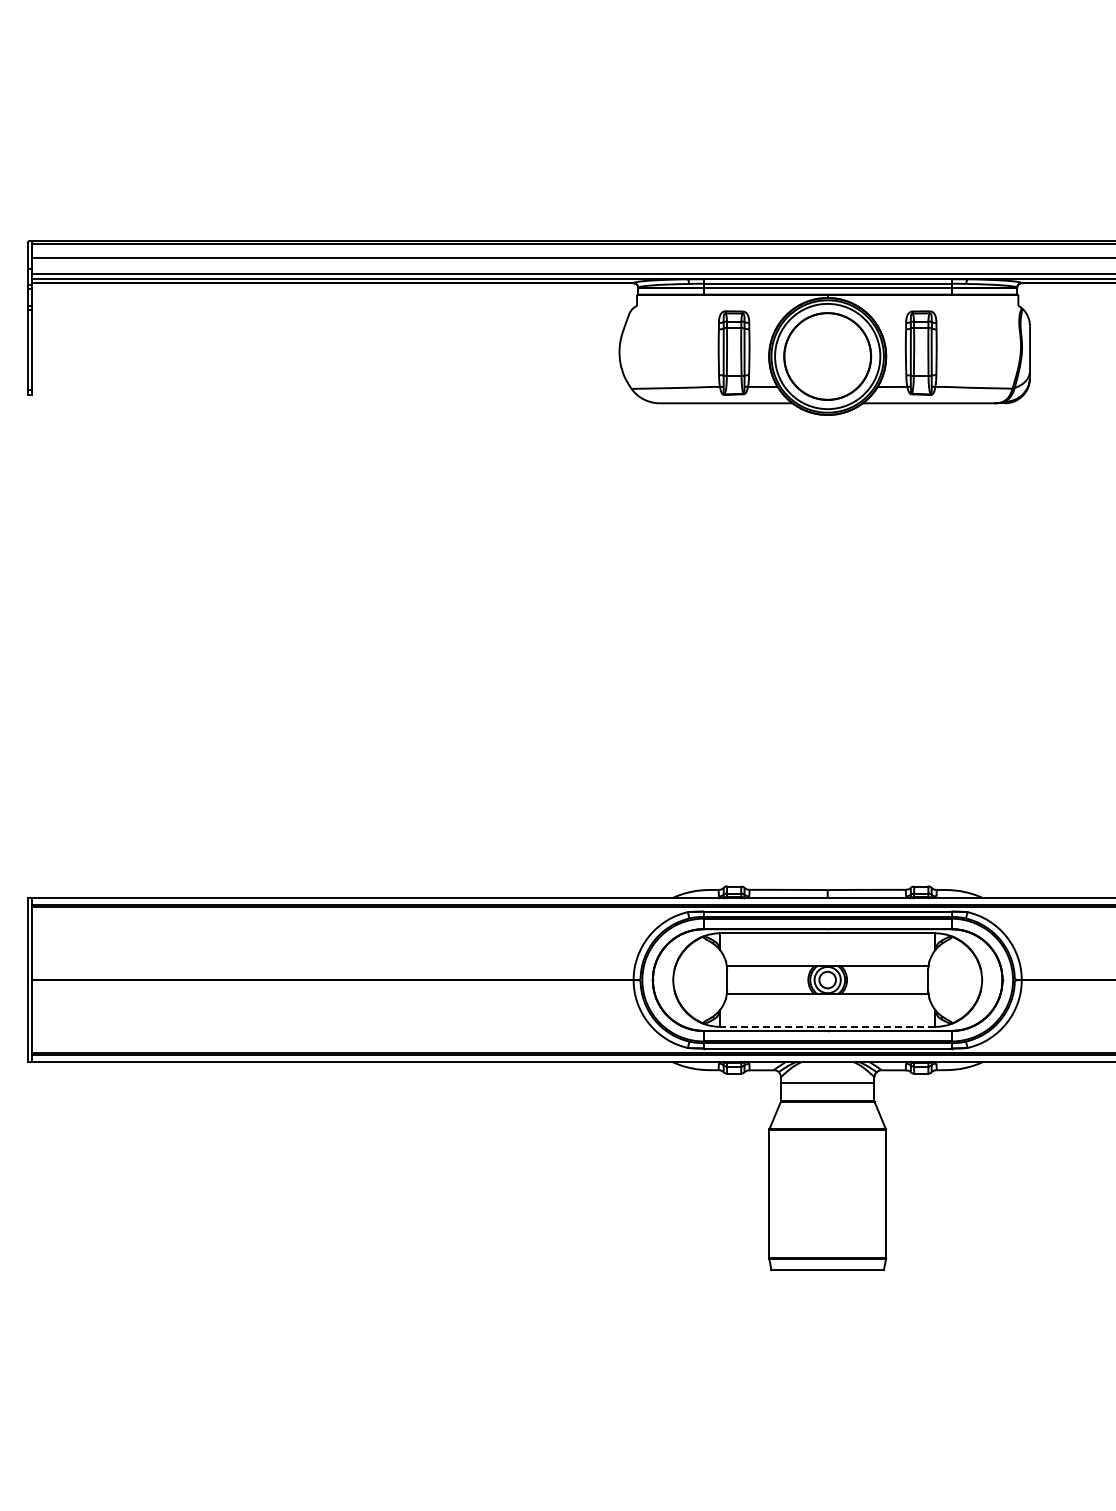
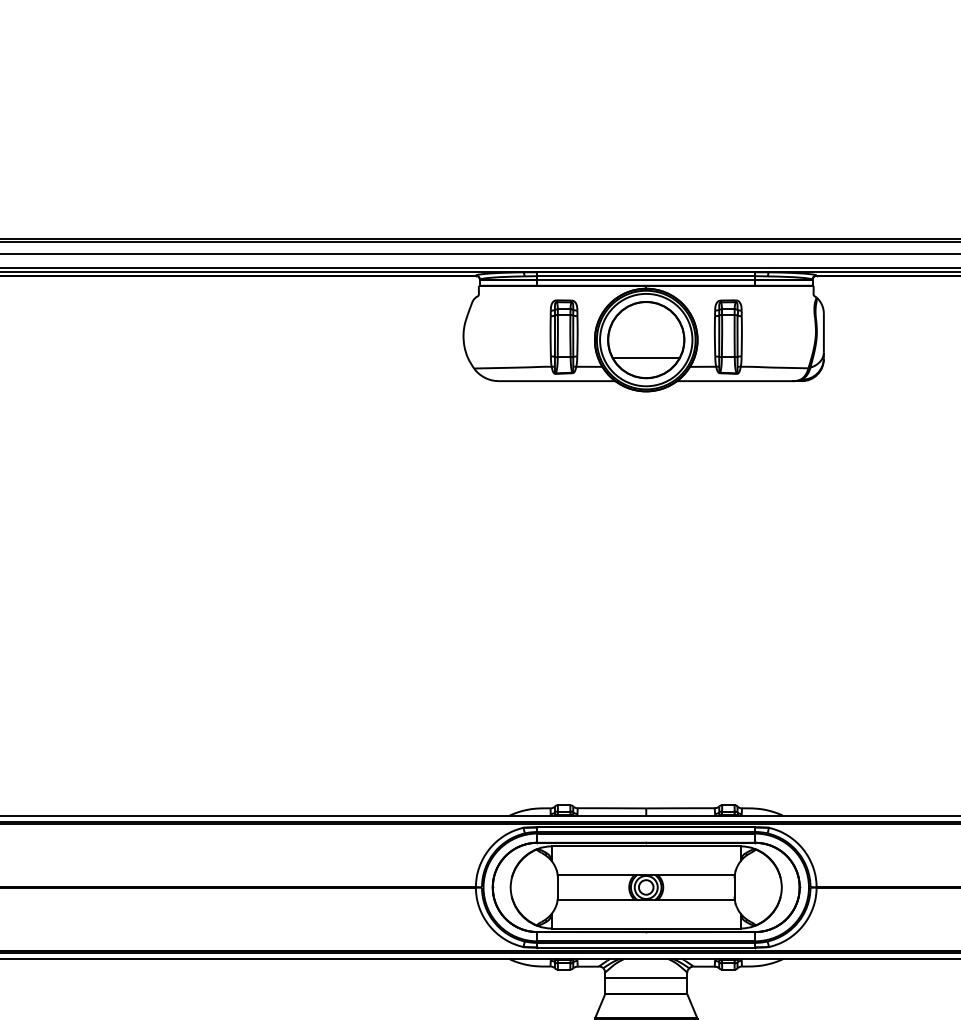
line: (827, 376) -> (646, 357), added
line: (827, 1026) -> (646, 928), dashed -> solid

